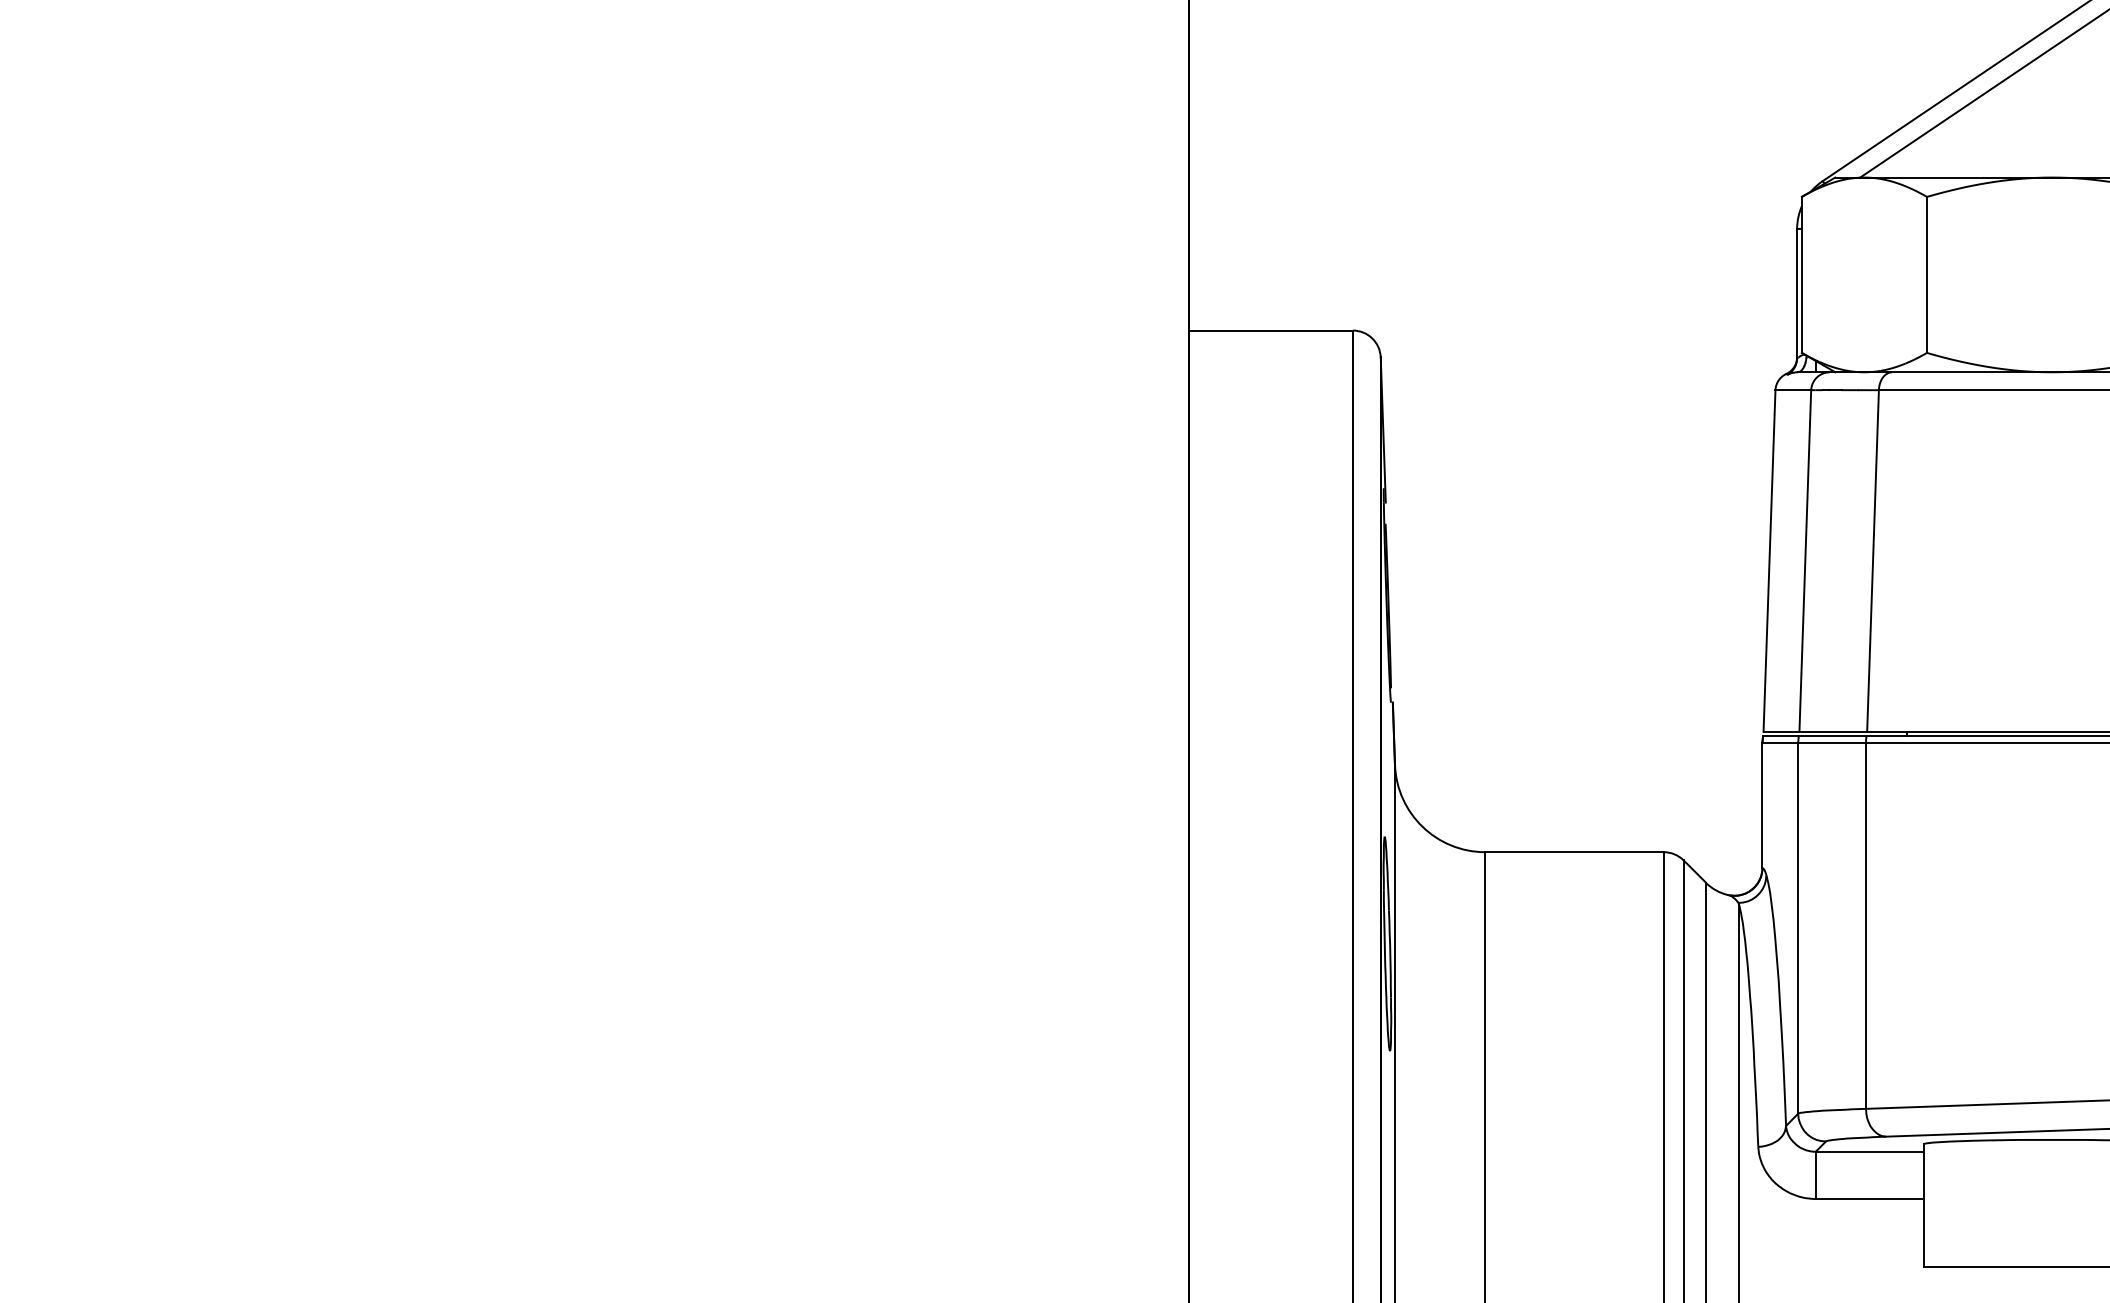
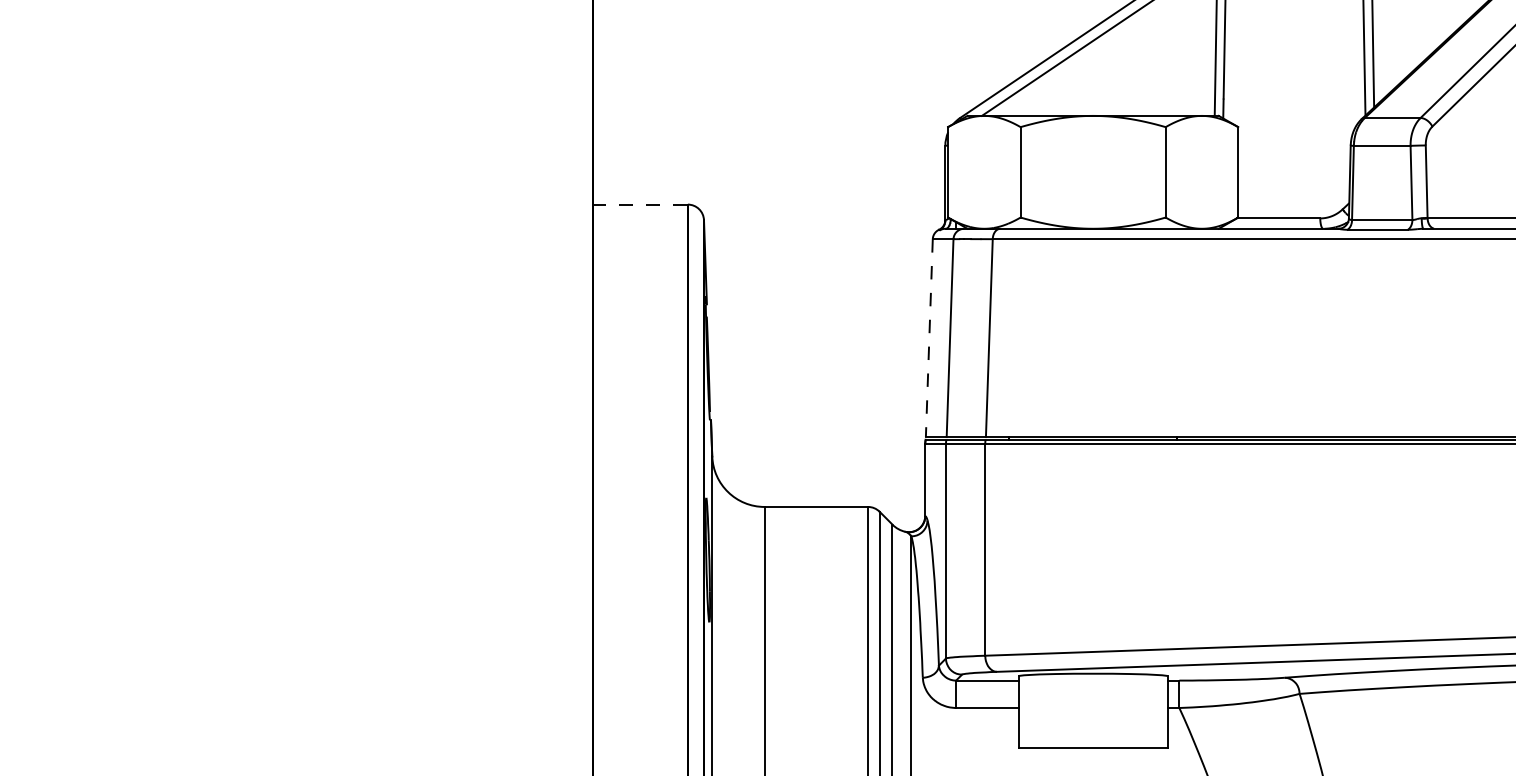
line: (1271, 330) -> (640, 204), solid -> dashed
line: (1769, 561) -> (929, 338), solid -> dashed

